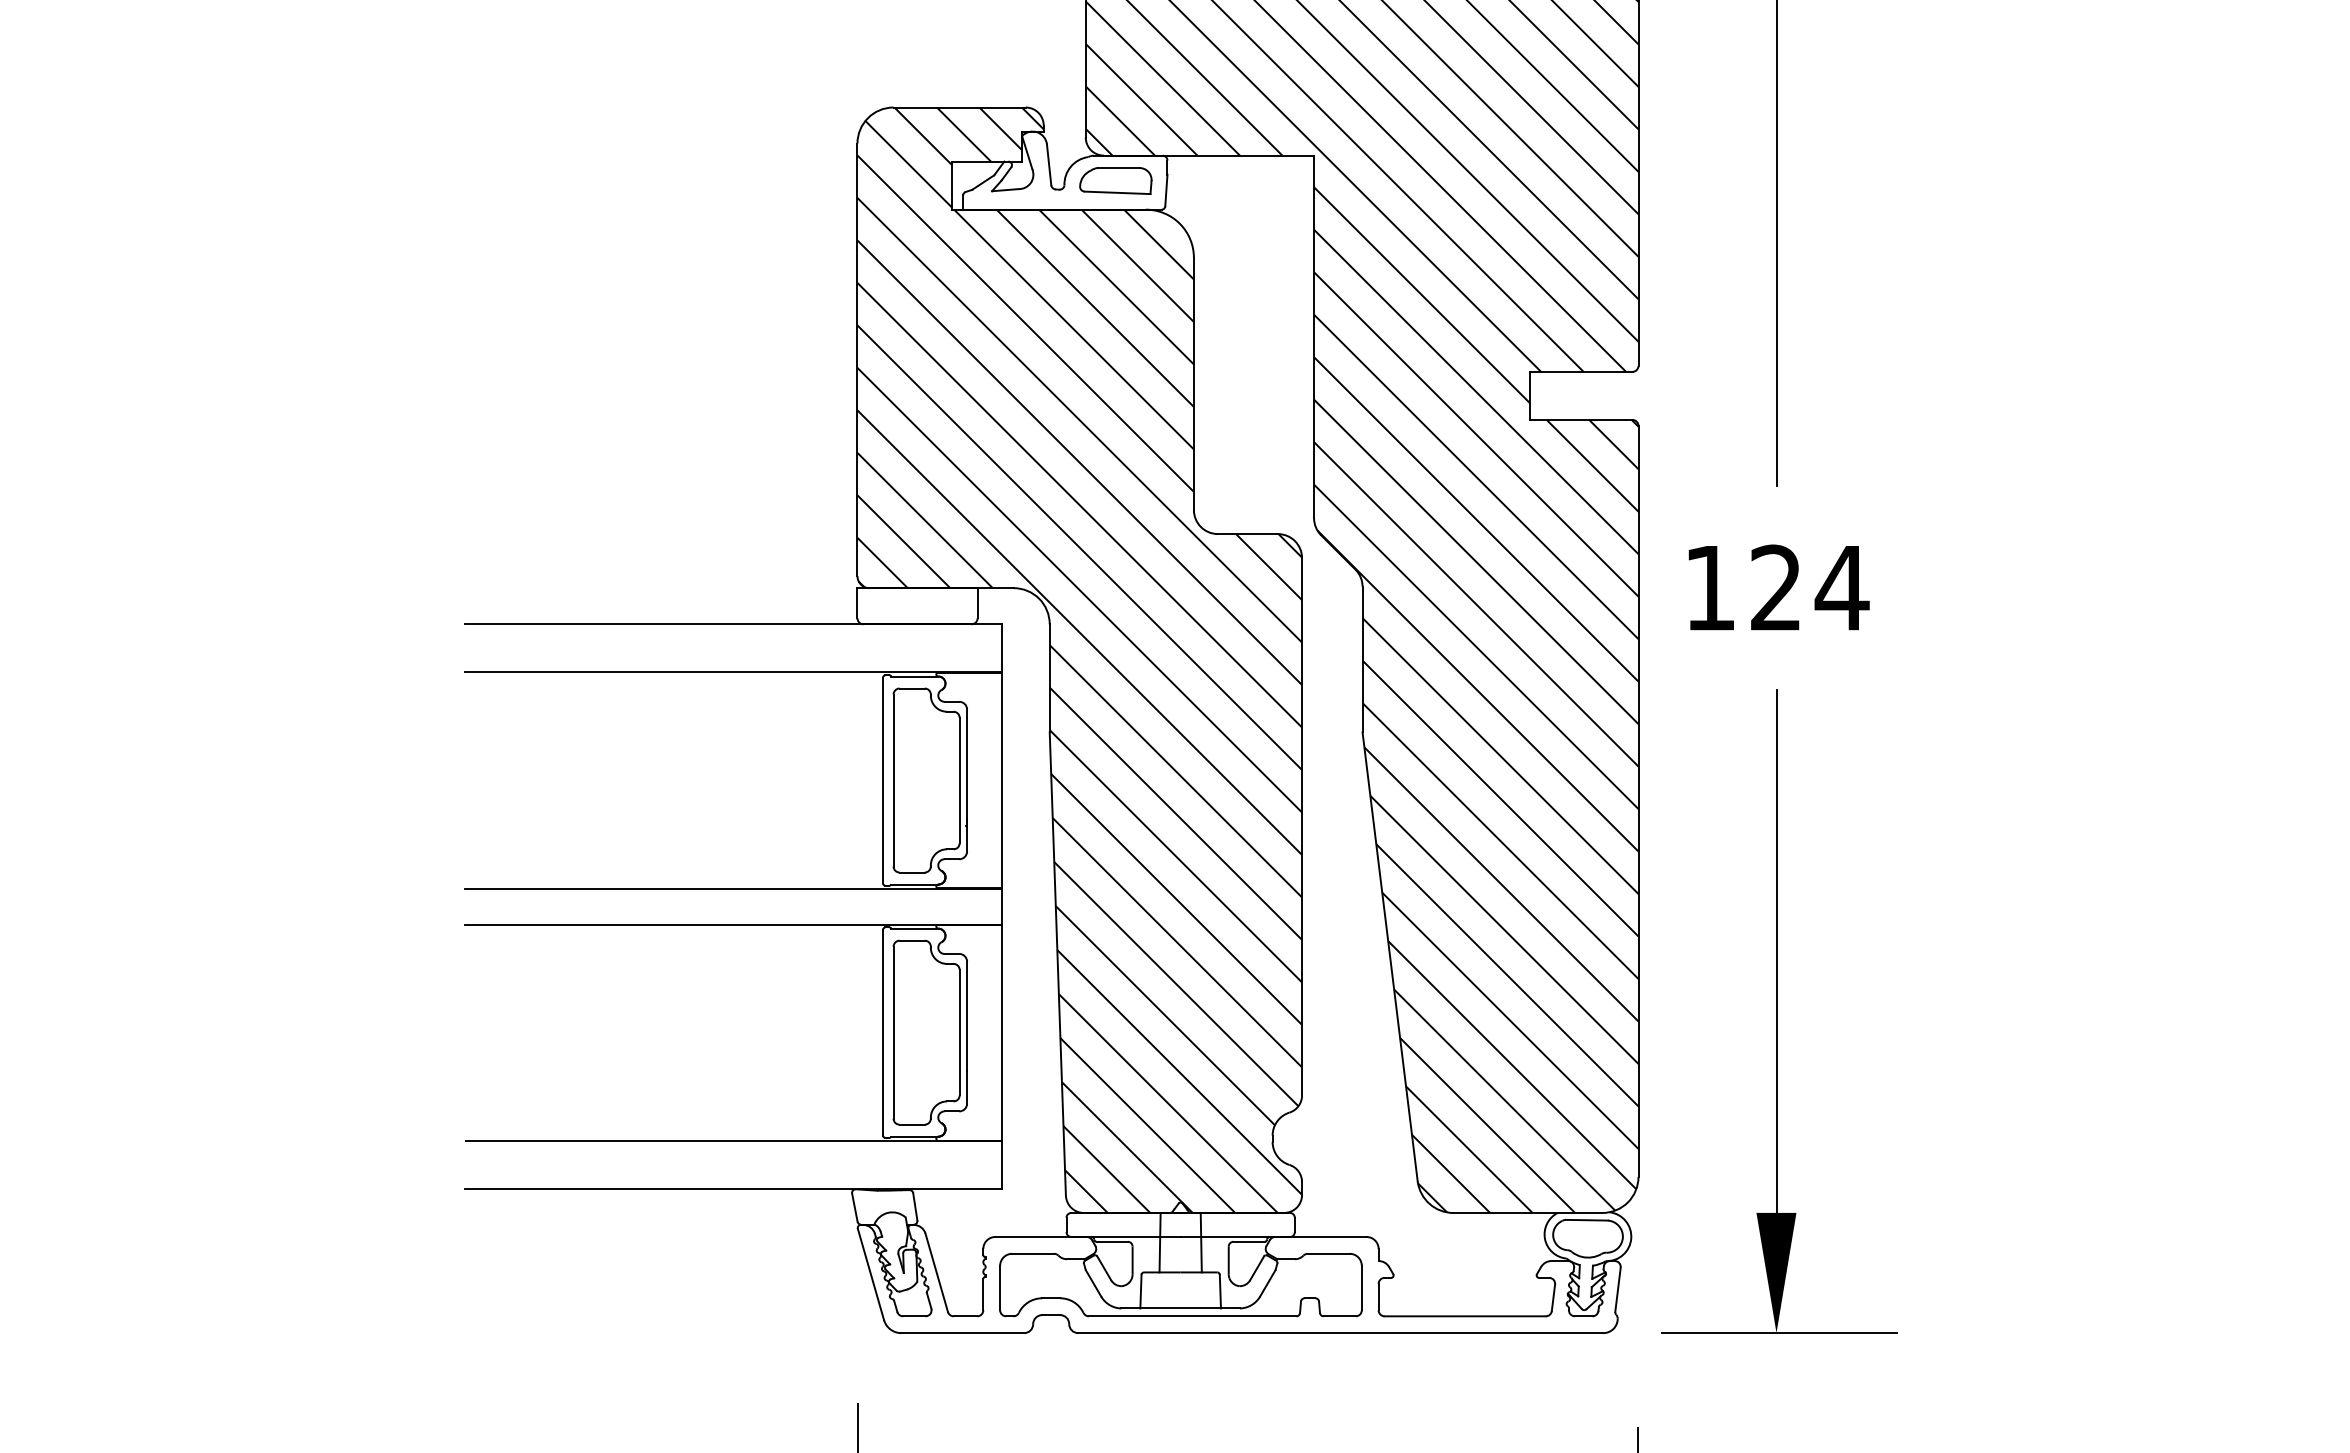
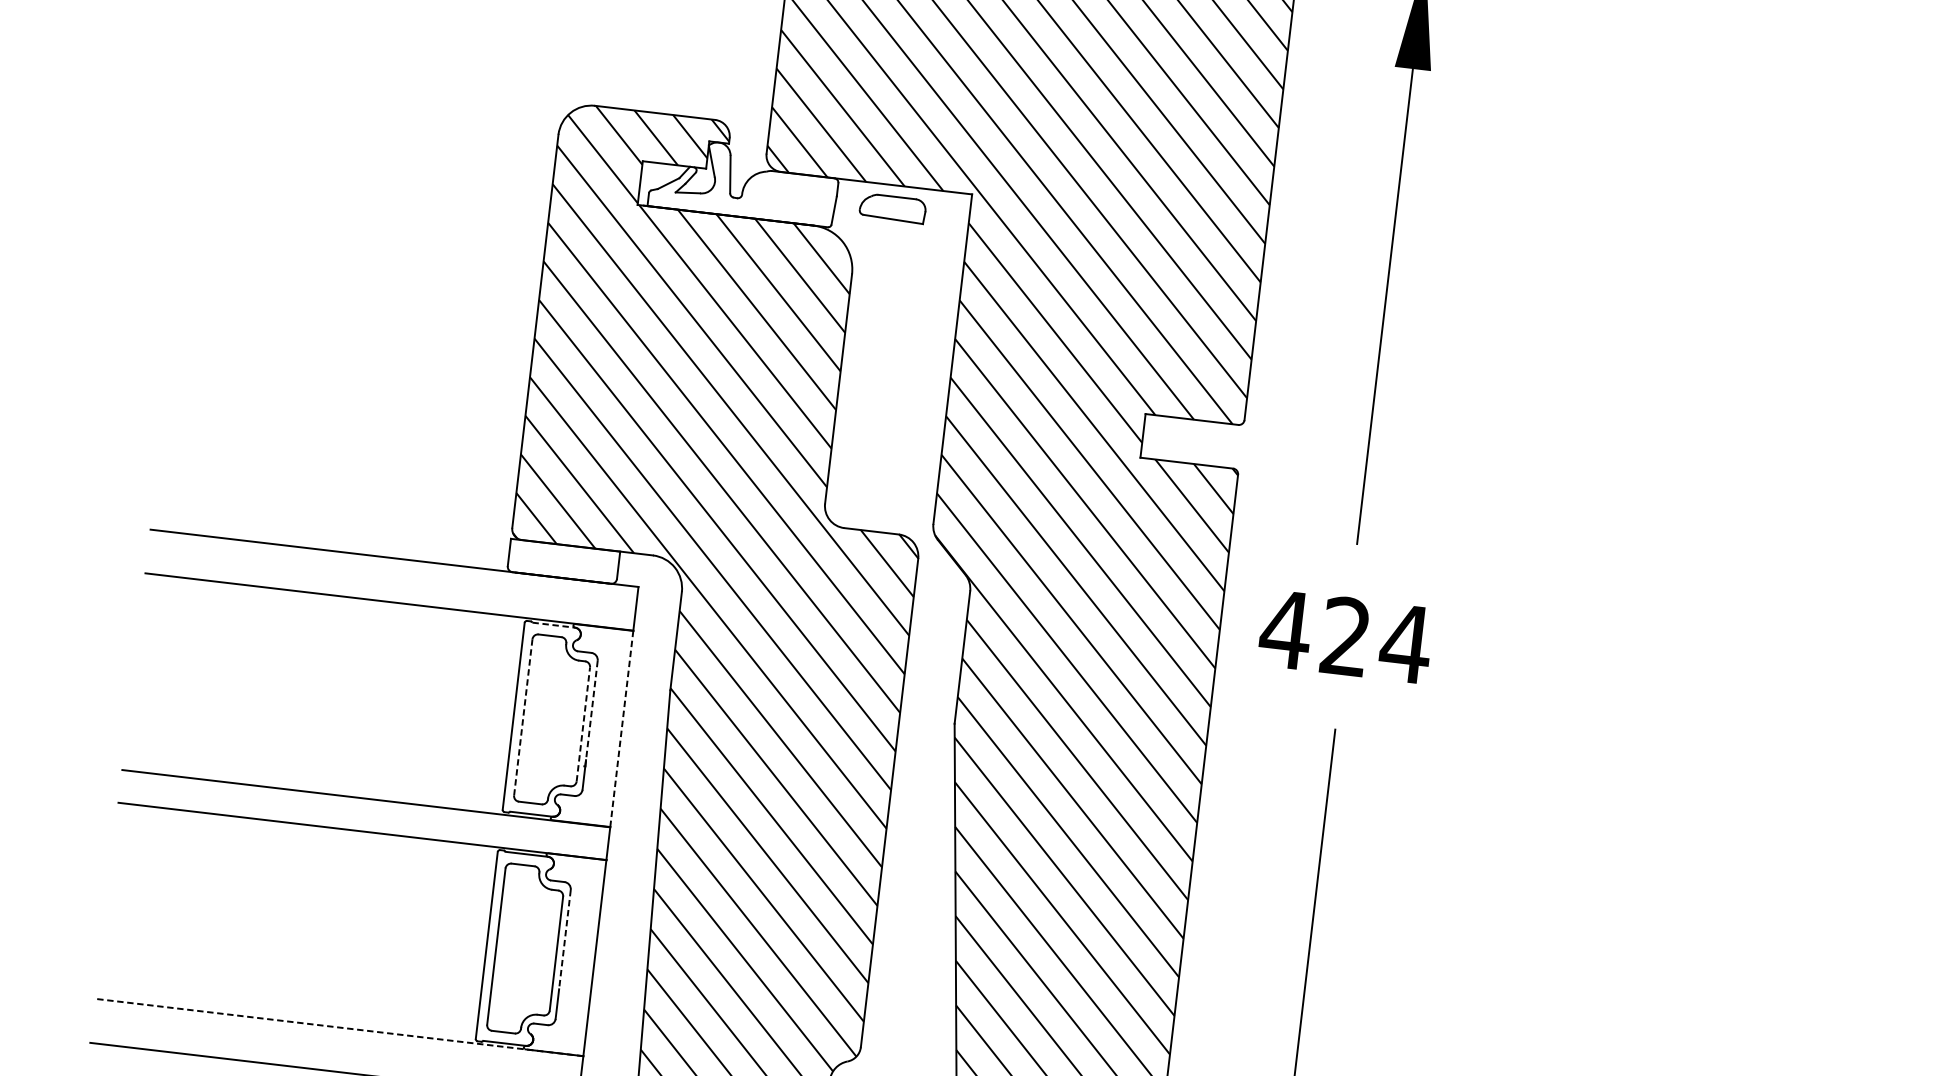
part: (1115, 180) -> (892, 208), moved
text: (1709, 588) -> (1285, 630), 124 -> 424
line: (915, 676) -> (554, 625), solid -> dashed
line: (967, 768) -> (591, 714), solid -> dashed
line: (1001, 779) -> (621, 728), solid -> dashed
line: (893, 780) -> (523, 717), solid -> dashed
line: (959, 780) -> (583, 724), solid -> dashed
line: (967, 1016) -> (565, 939), solid -> dashed
line: (733, 1140) -> (339, 1027), solid -> dashed

